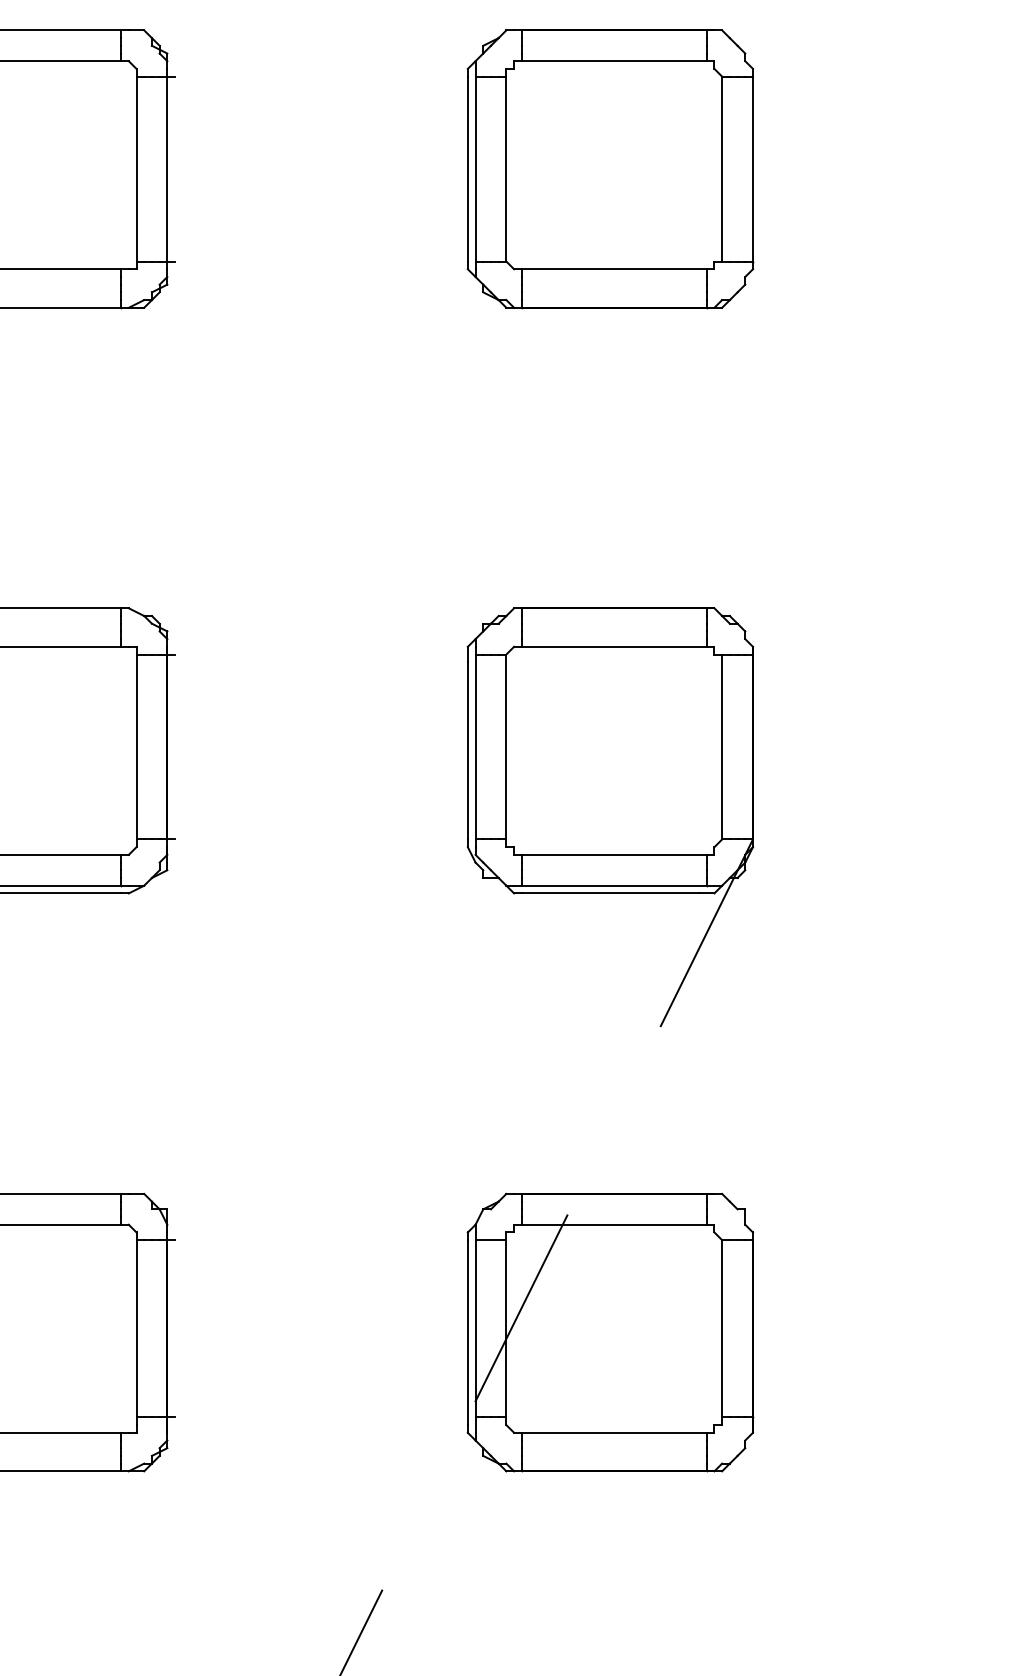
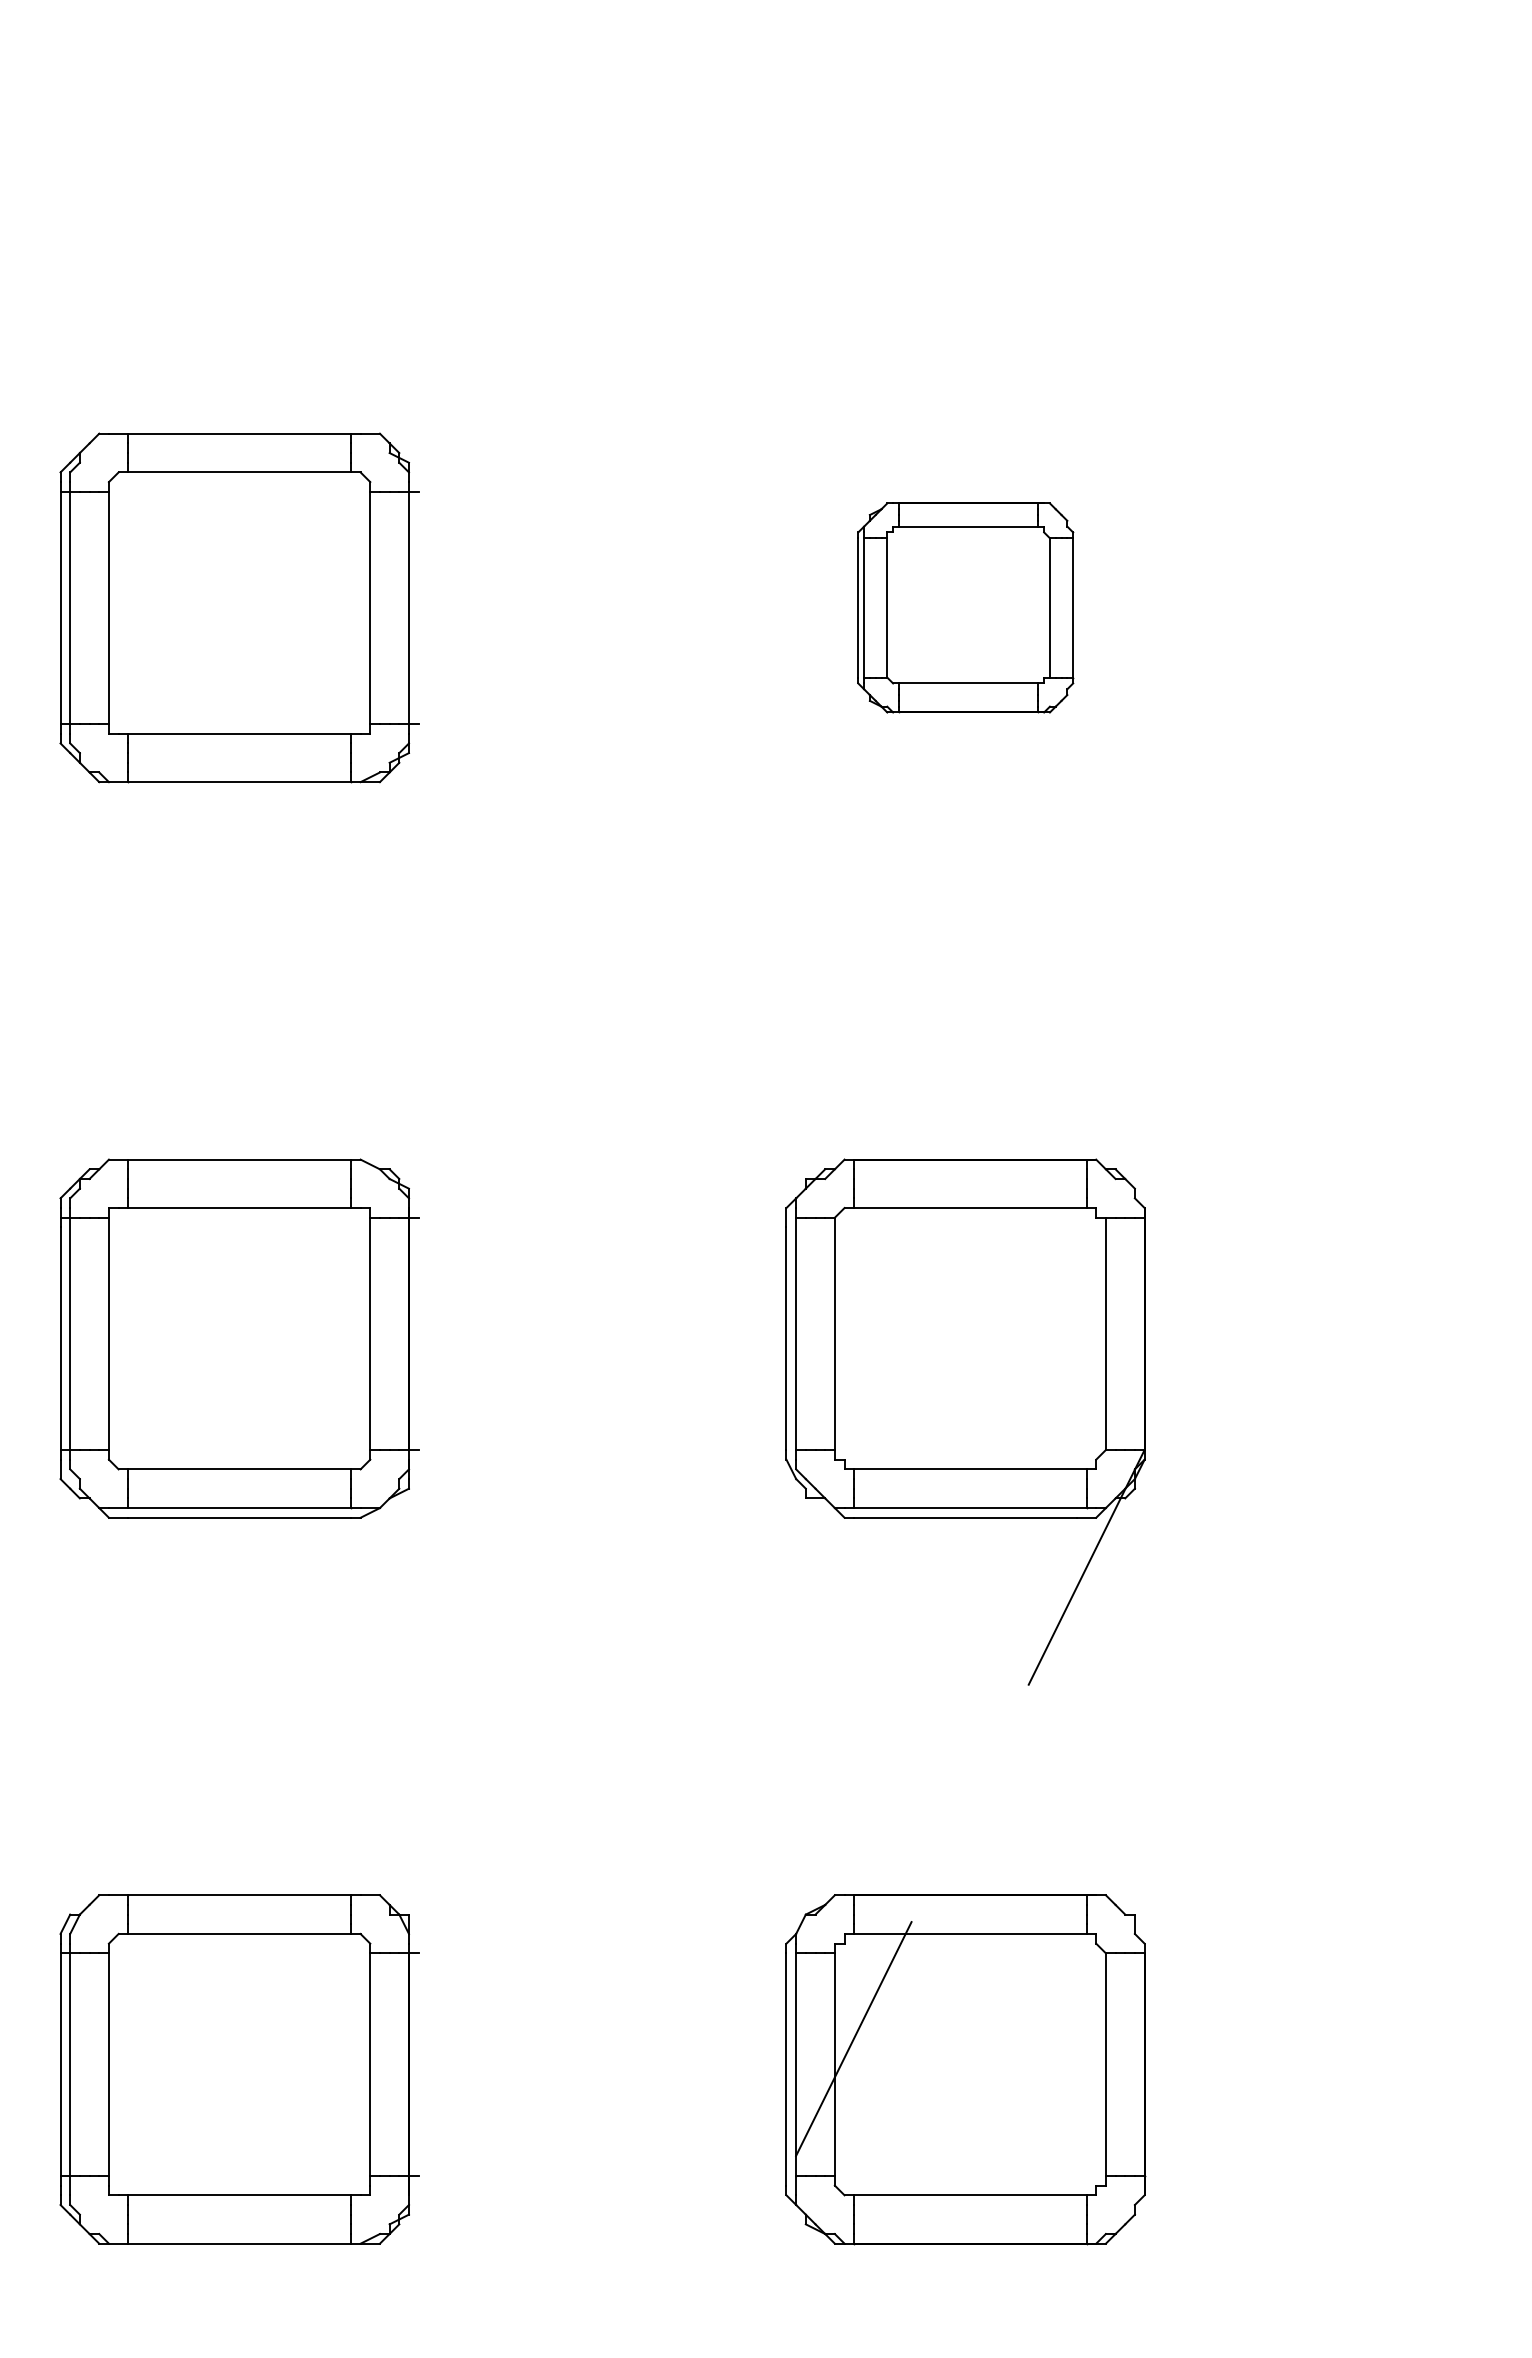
part: (610, 168) -> (965, 607), size x0.6

